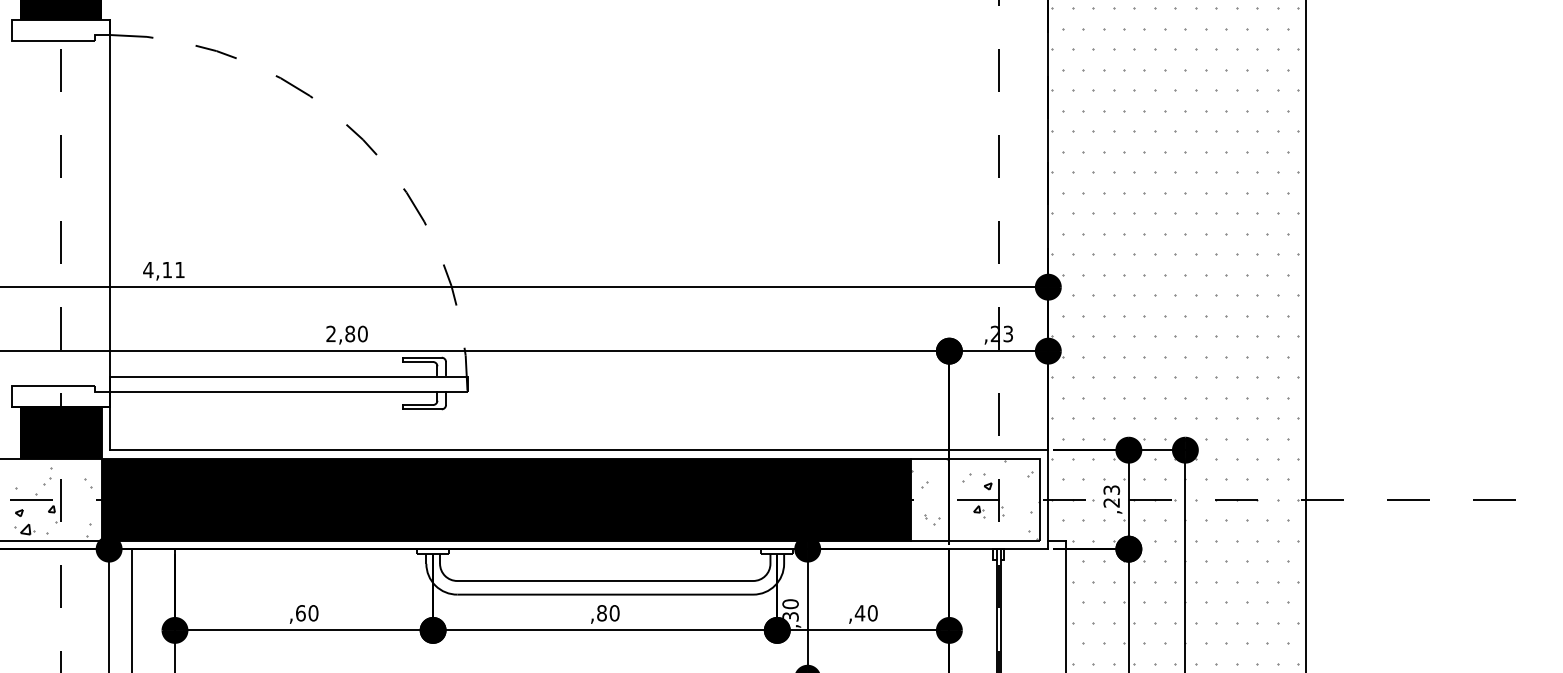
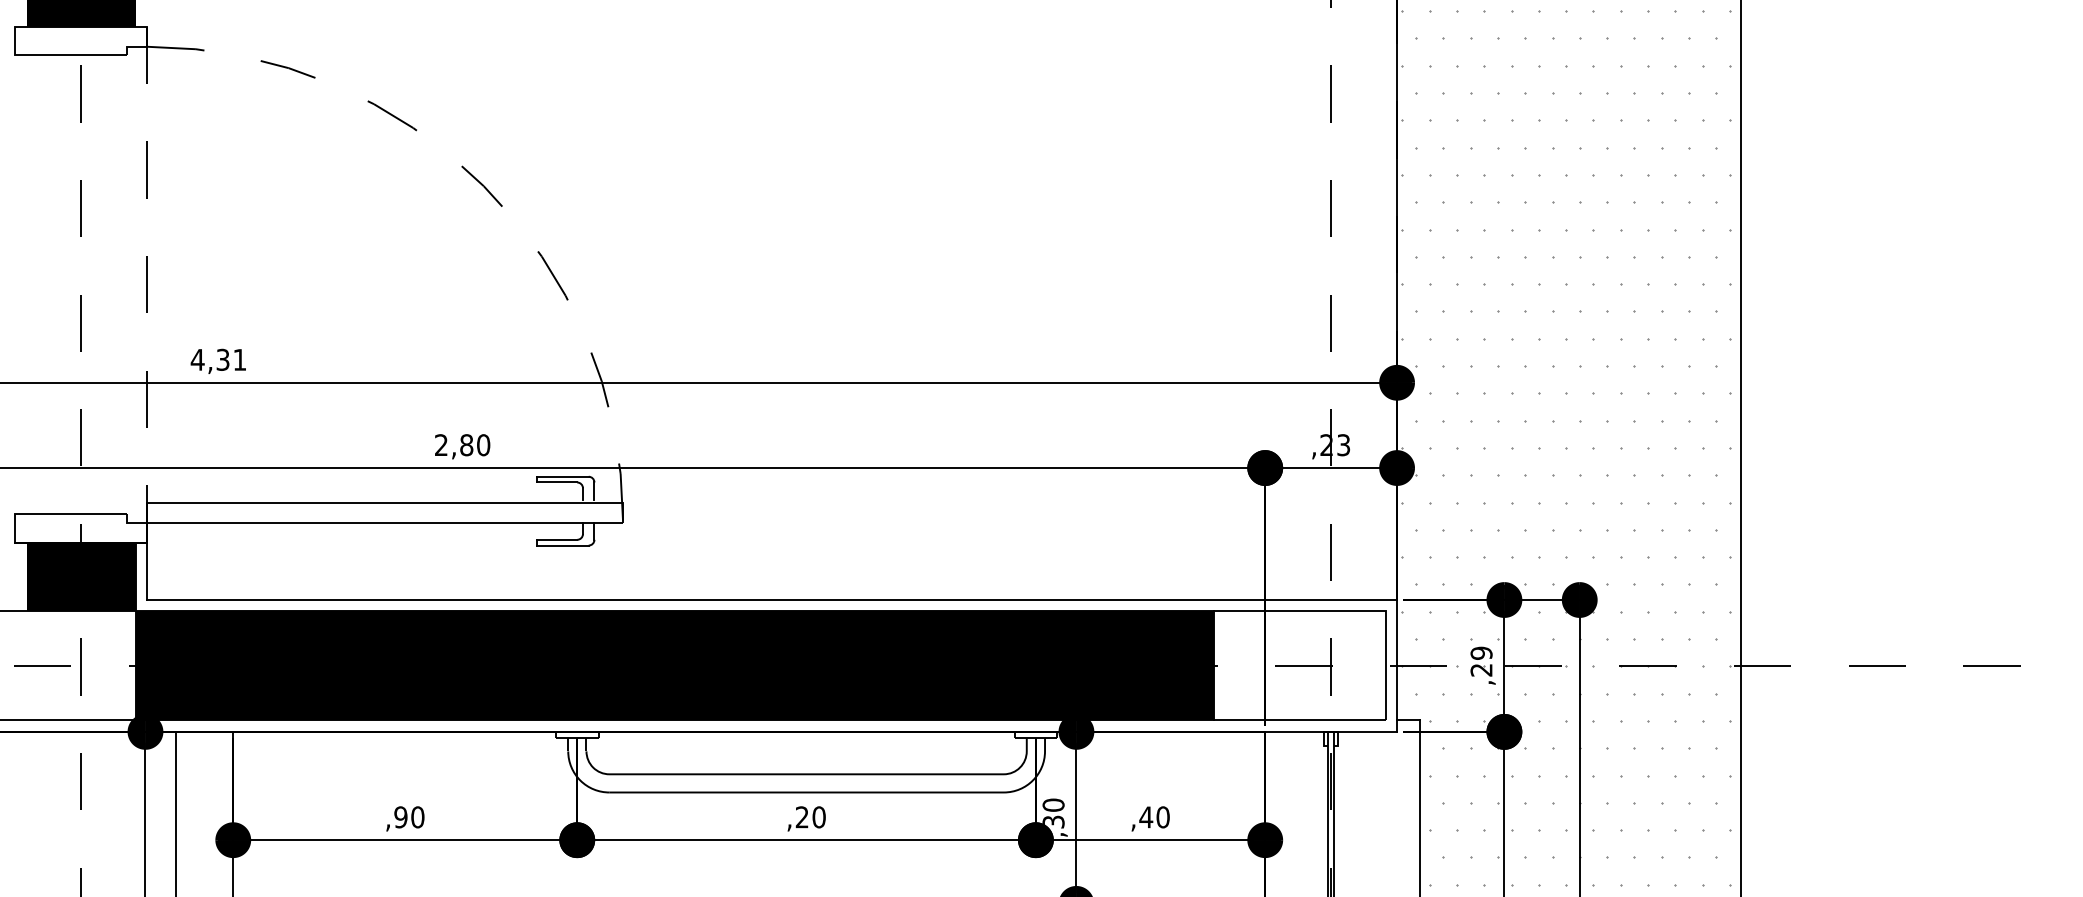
line: (110, 213) -> (147, 284), solid -> dashed
text: (166, 269) -> (222, 359), 4,11 -> 4,31
text: (1111, 489) -> (1481, 652), ,23 -> ,29
hatch: (975, 498) -> (1299, 664), removed
hatch: (52, 501) -> (70, 668), removed
text: (300, 613) -> (400, 817), ,60 -> ,90
text: (601, 613) -> (801, 817), ,80 -> ,20

